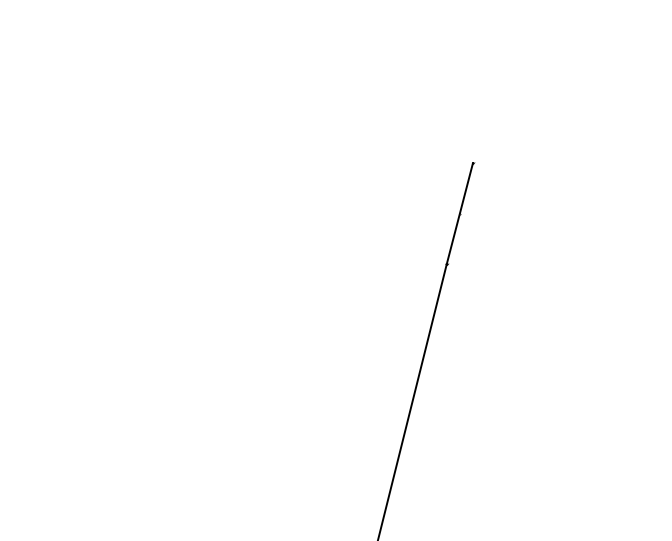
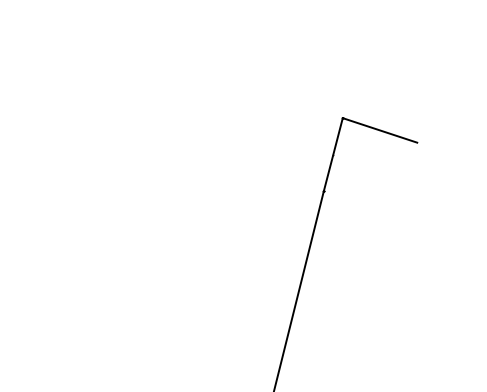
line: (523, 180) -> (379, 130), added

